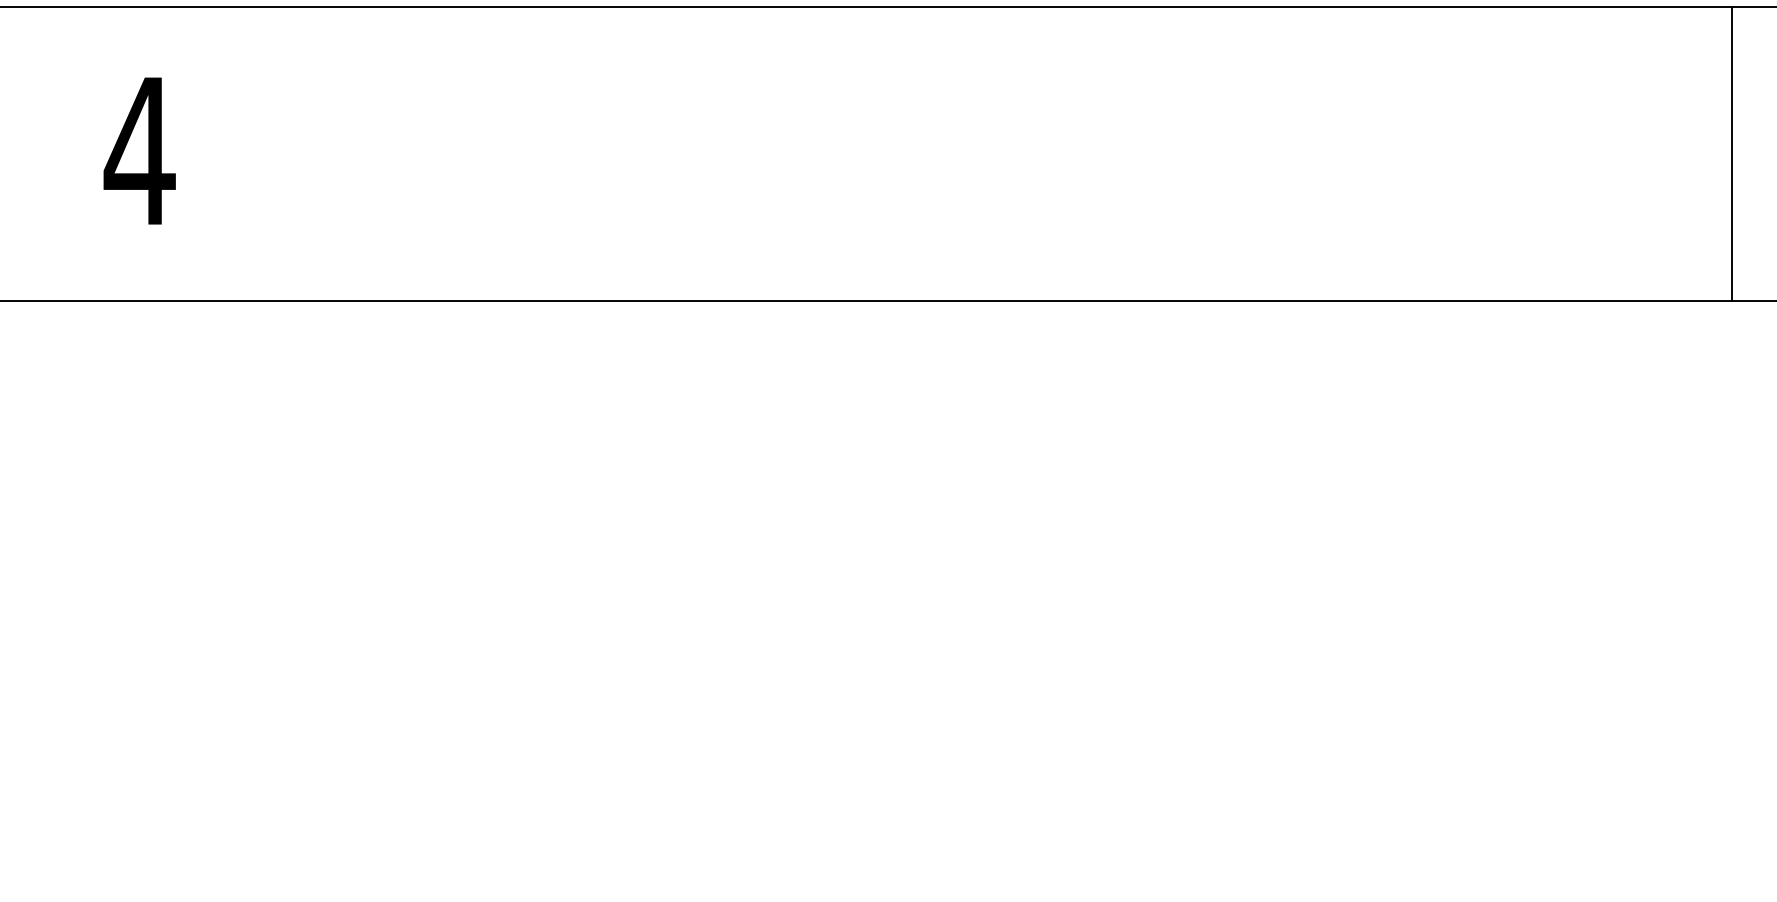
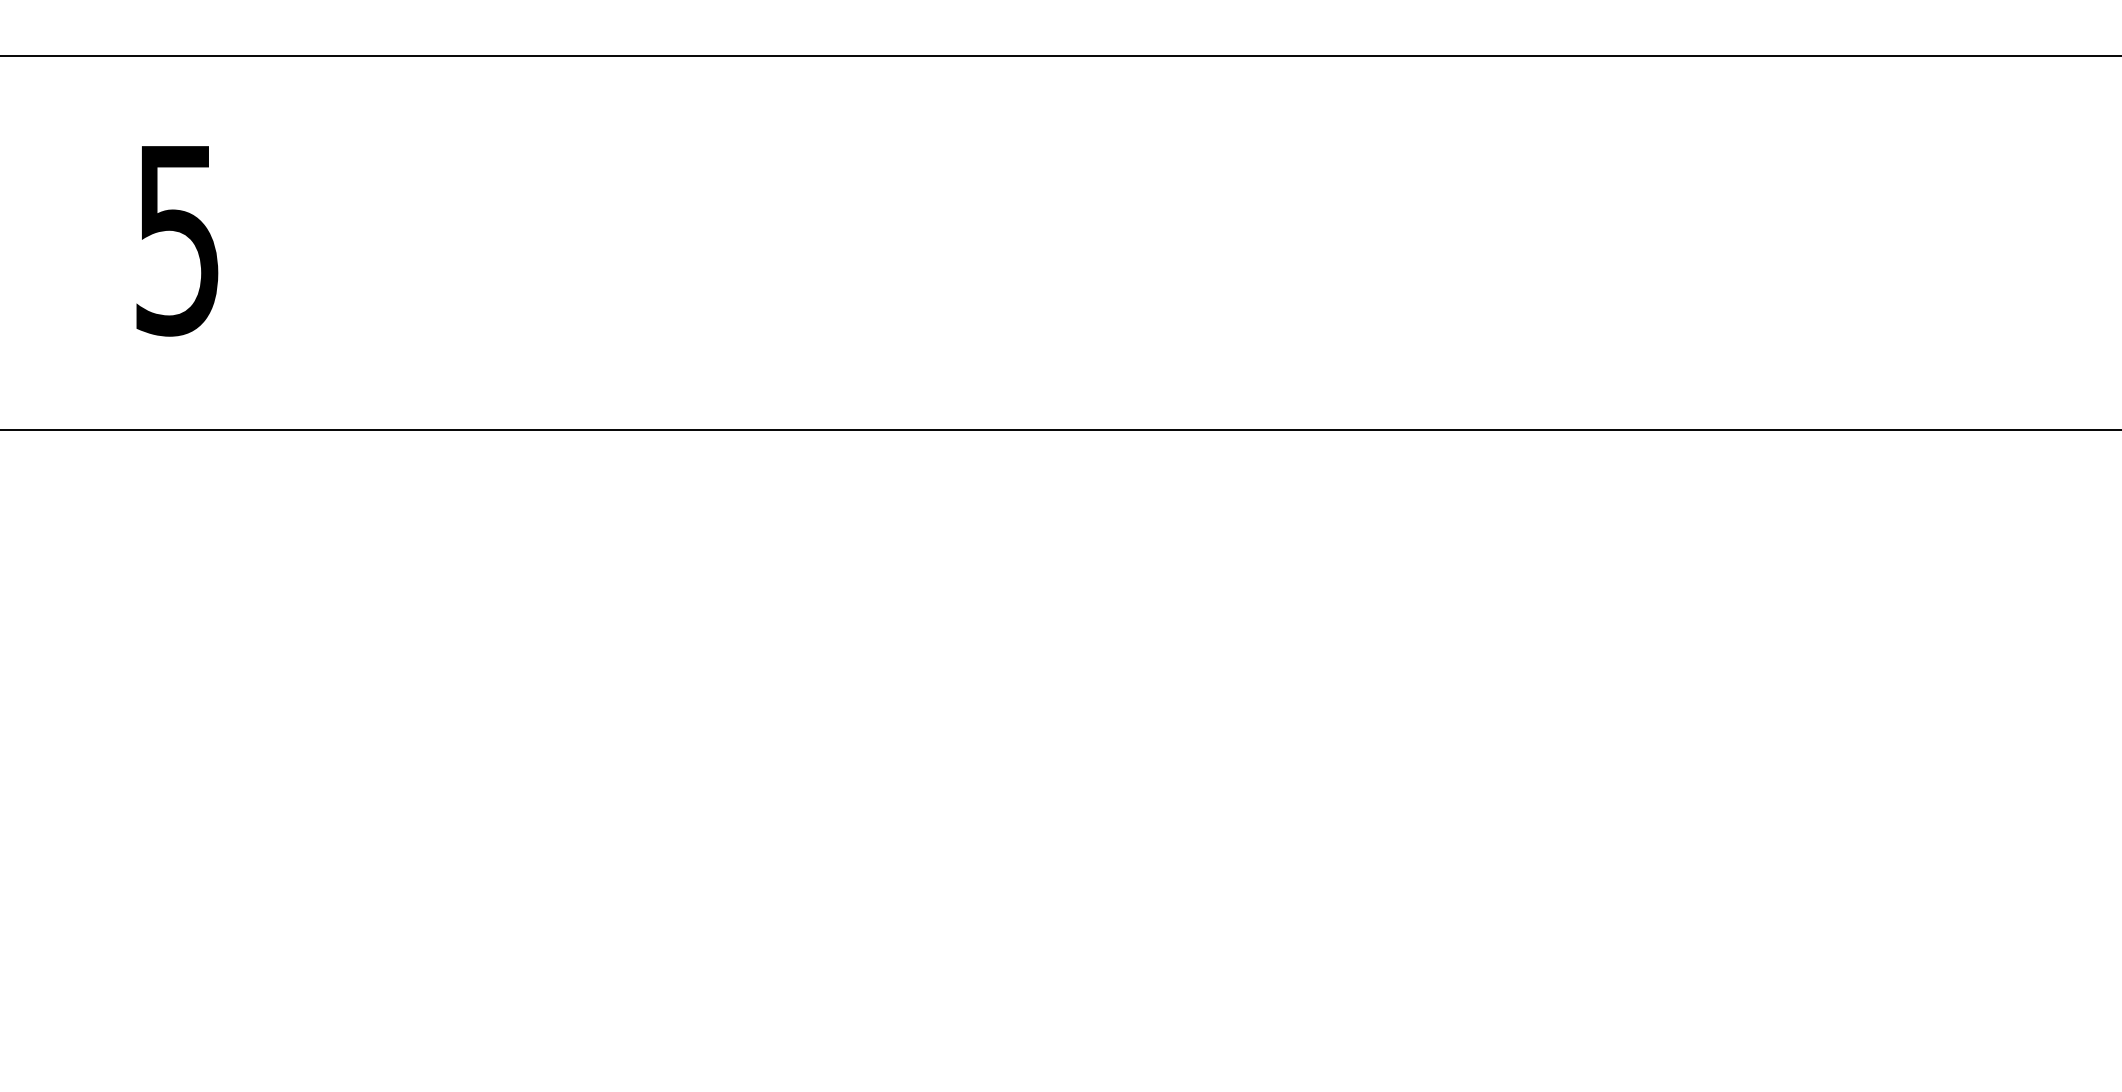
text: (139, 152) -> (177, 241), 4 -> 5

